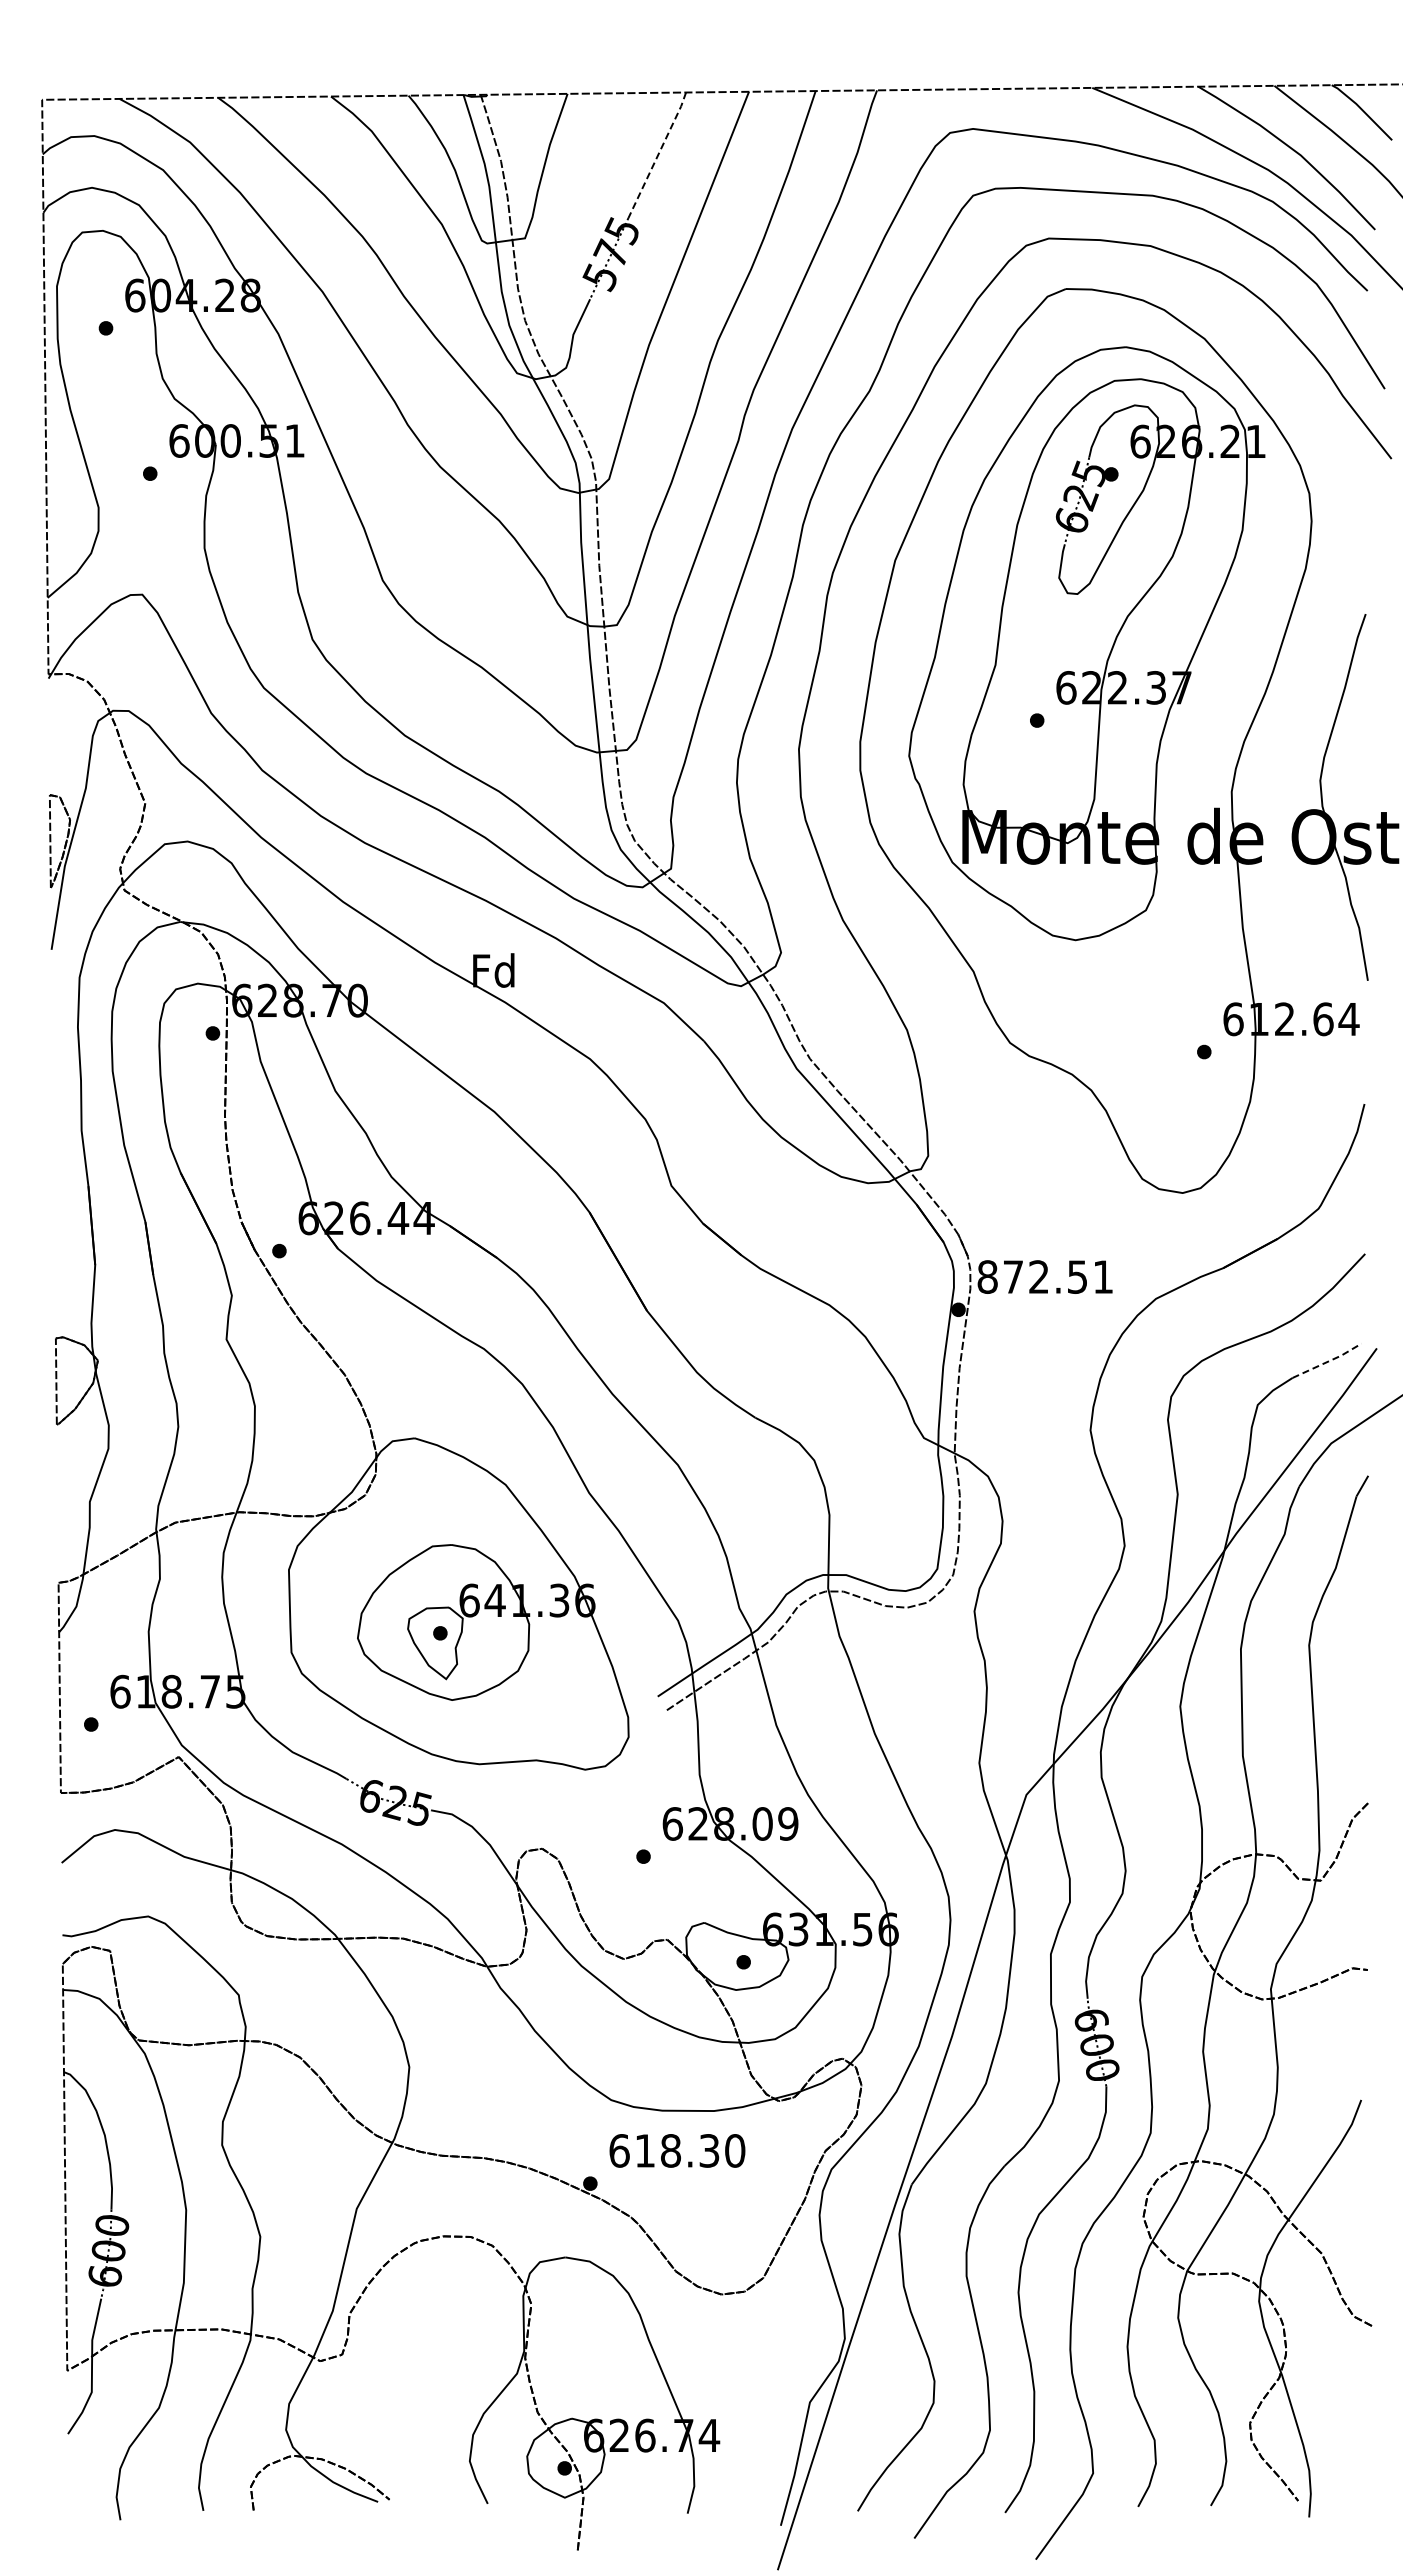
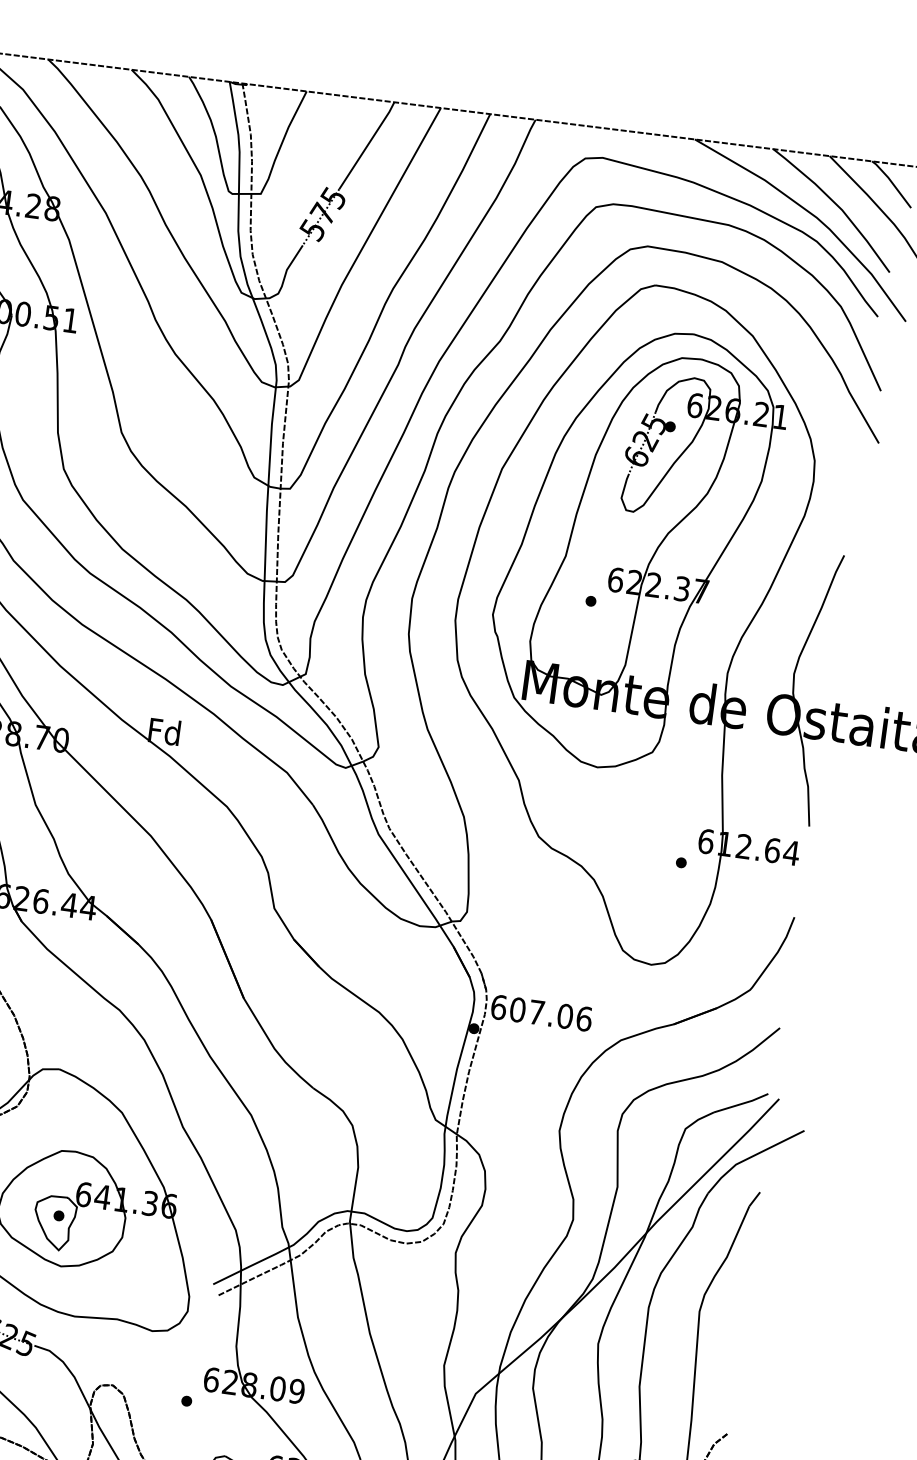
line: (658, 154) -> (367, 145), dashed -> solid
text: (1045, 1276) -> (541, 1012), 872.51 -> 607.06
line: (1328, 1361) -> (742, 1103), dashed -> solid

